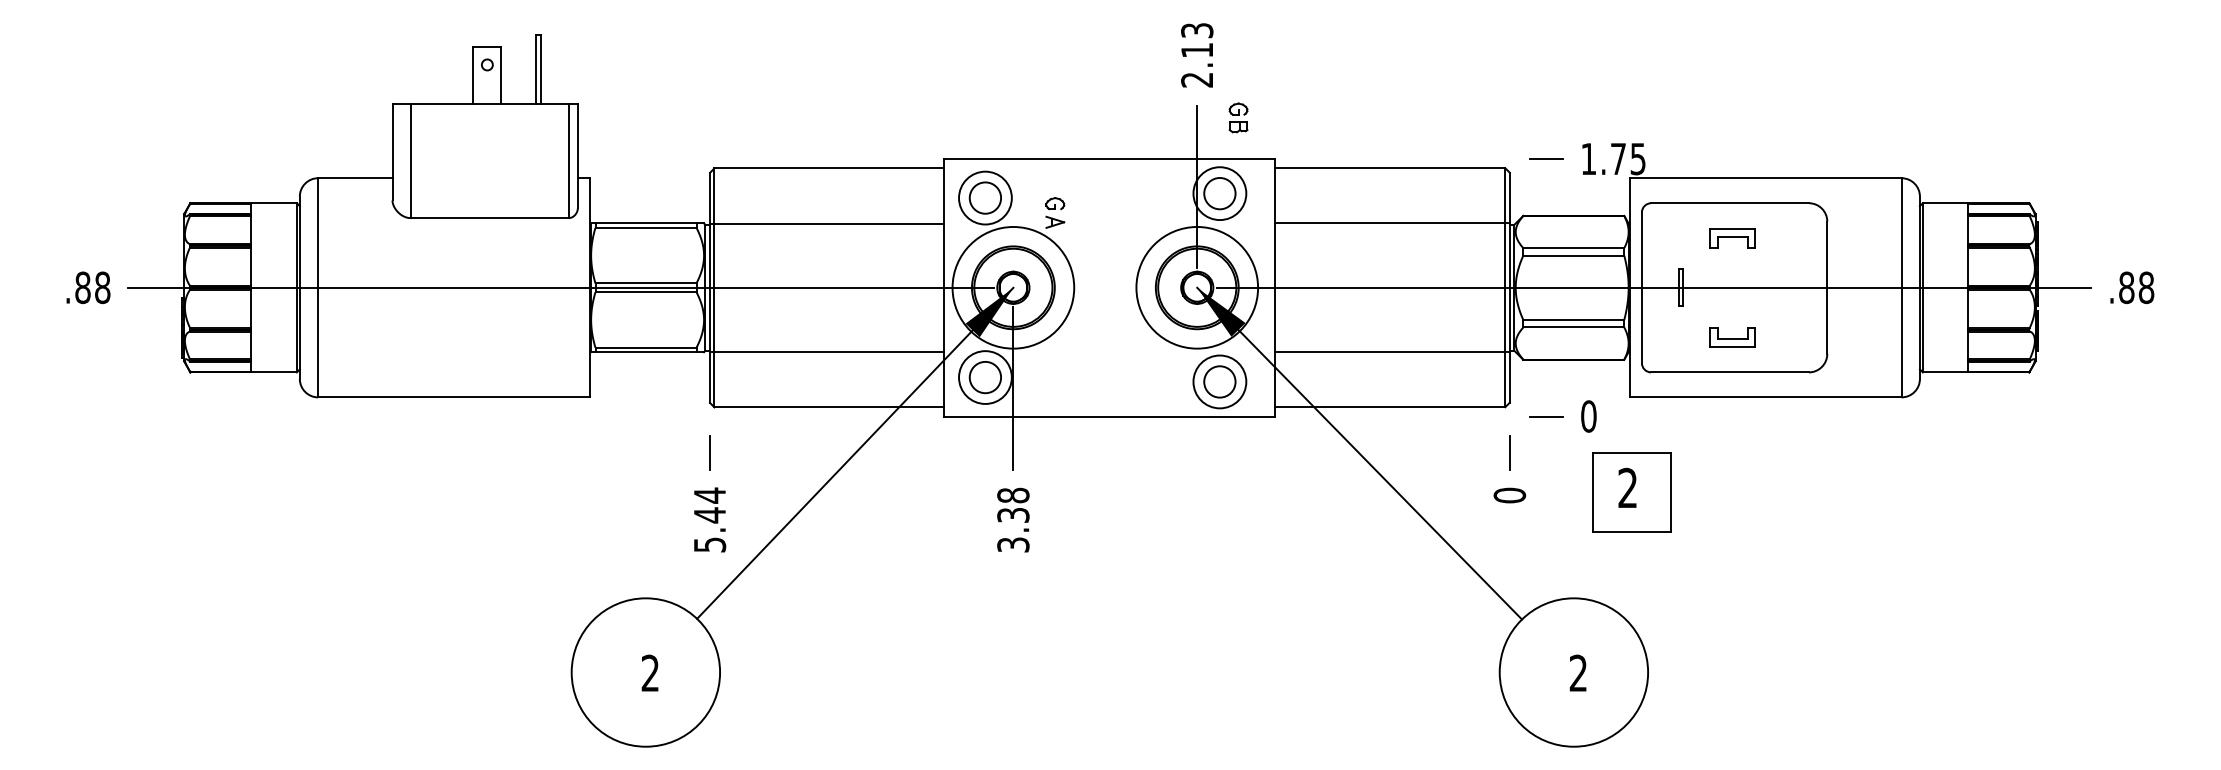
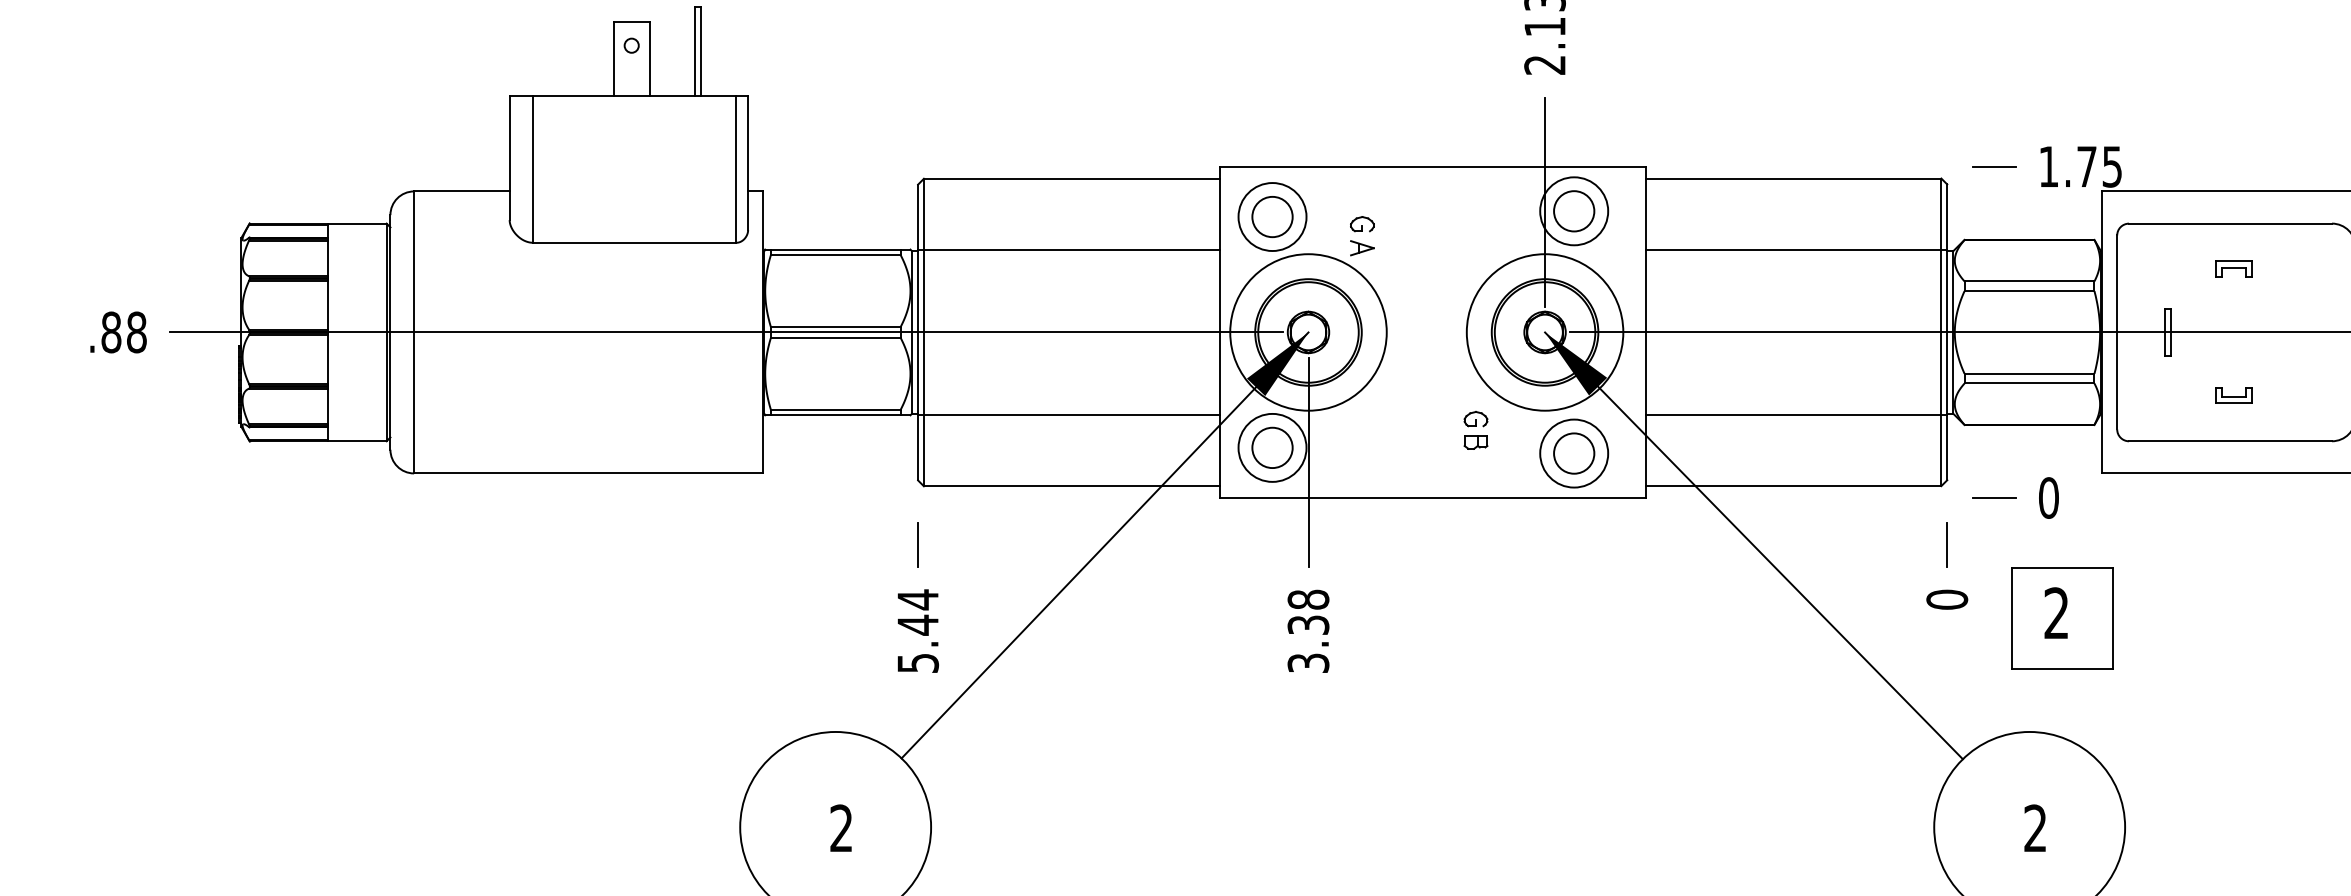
part: (1238, 117) -> (1475, 429), moved
part: (1731, 238) -> (2232, 269), size x0.62
part: (1731, 336) -> (2232, 395), size x0.62
part: (1631, 492) -> (2061, 618), moved

